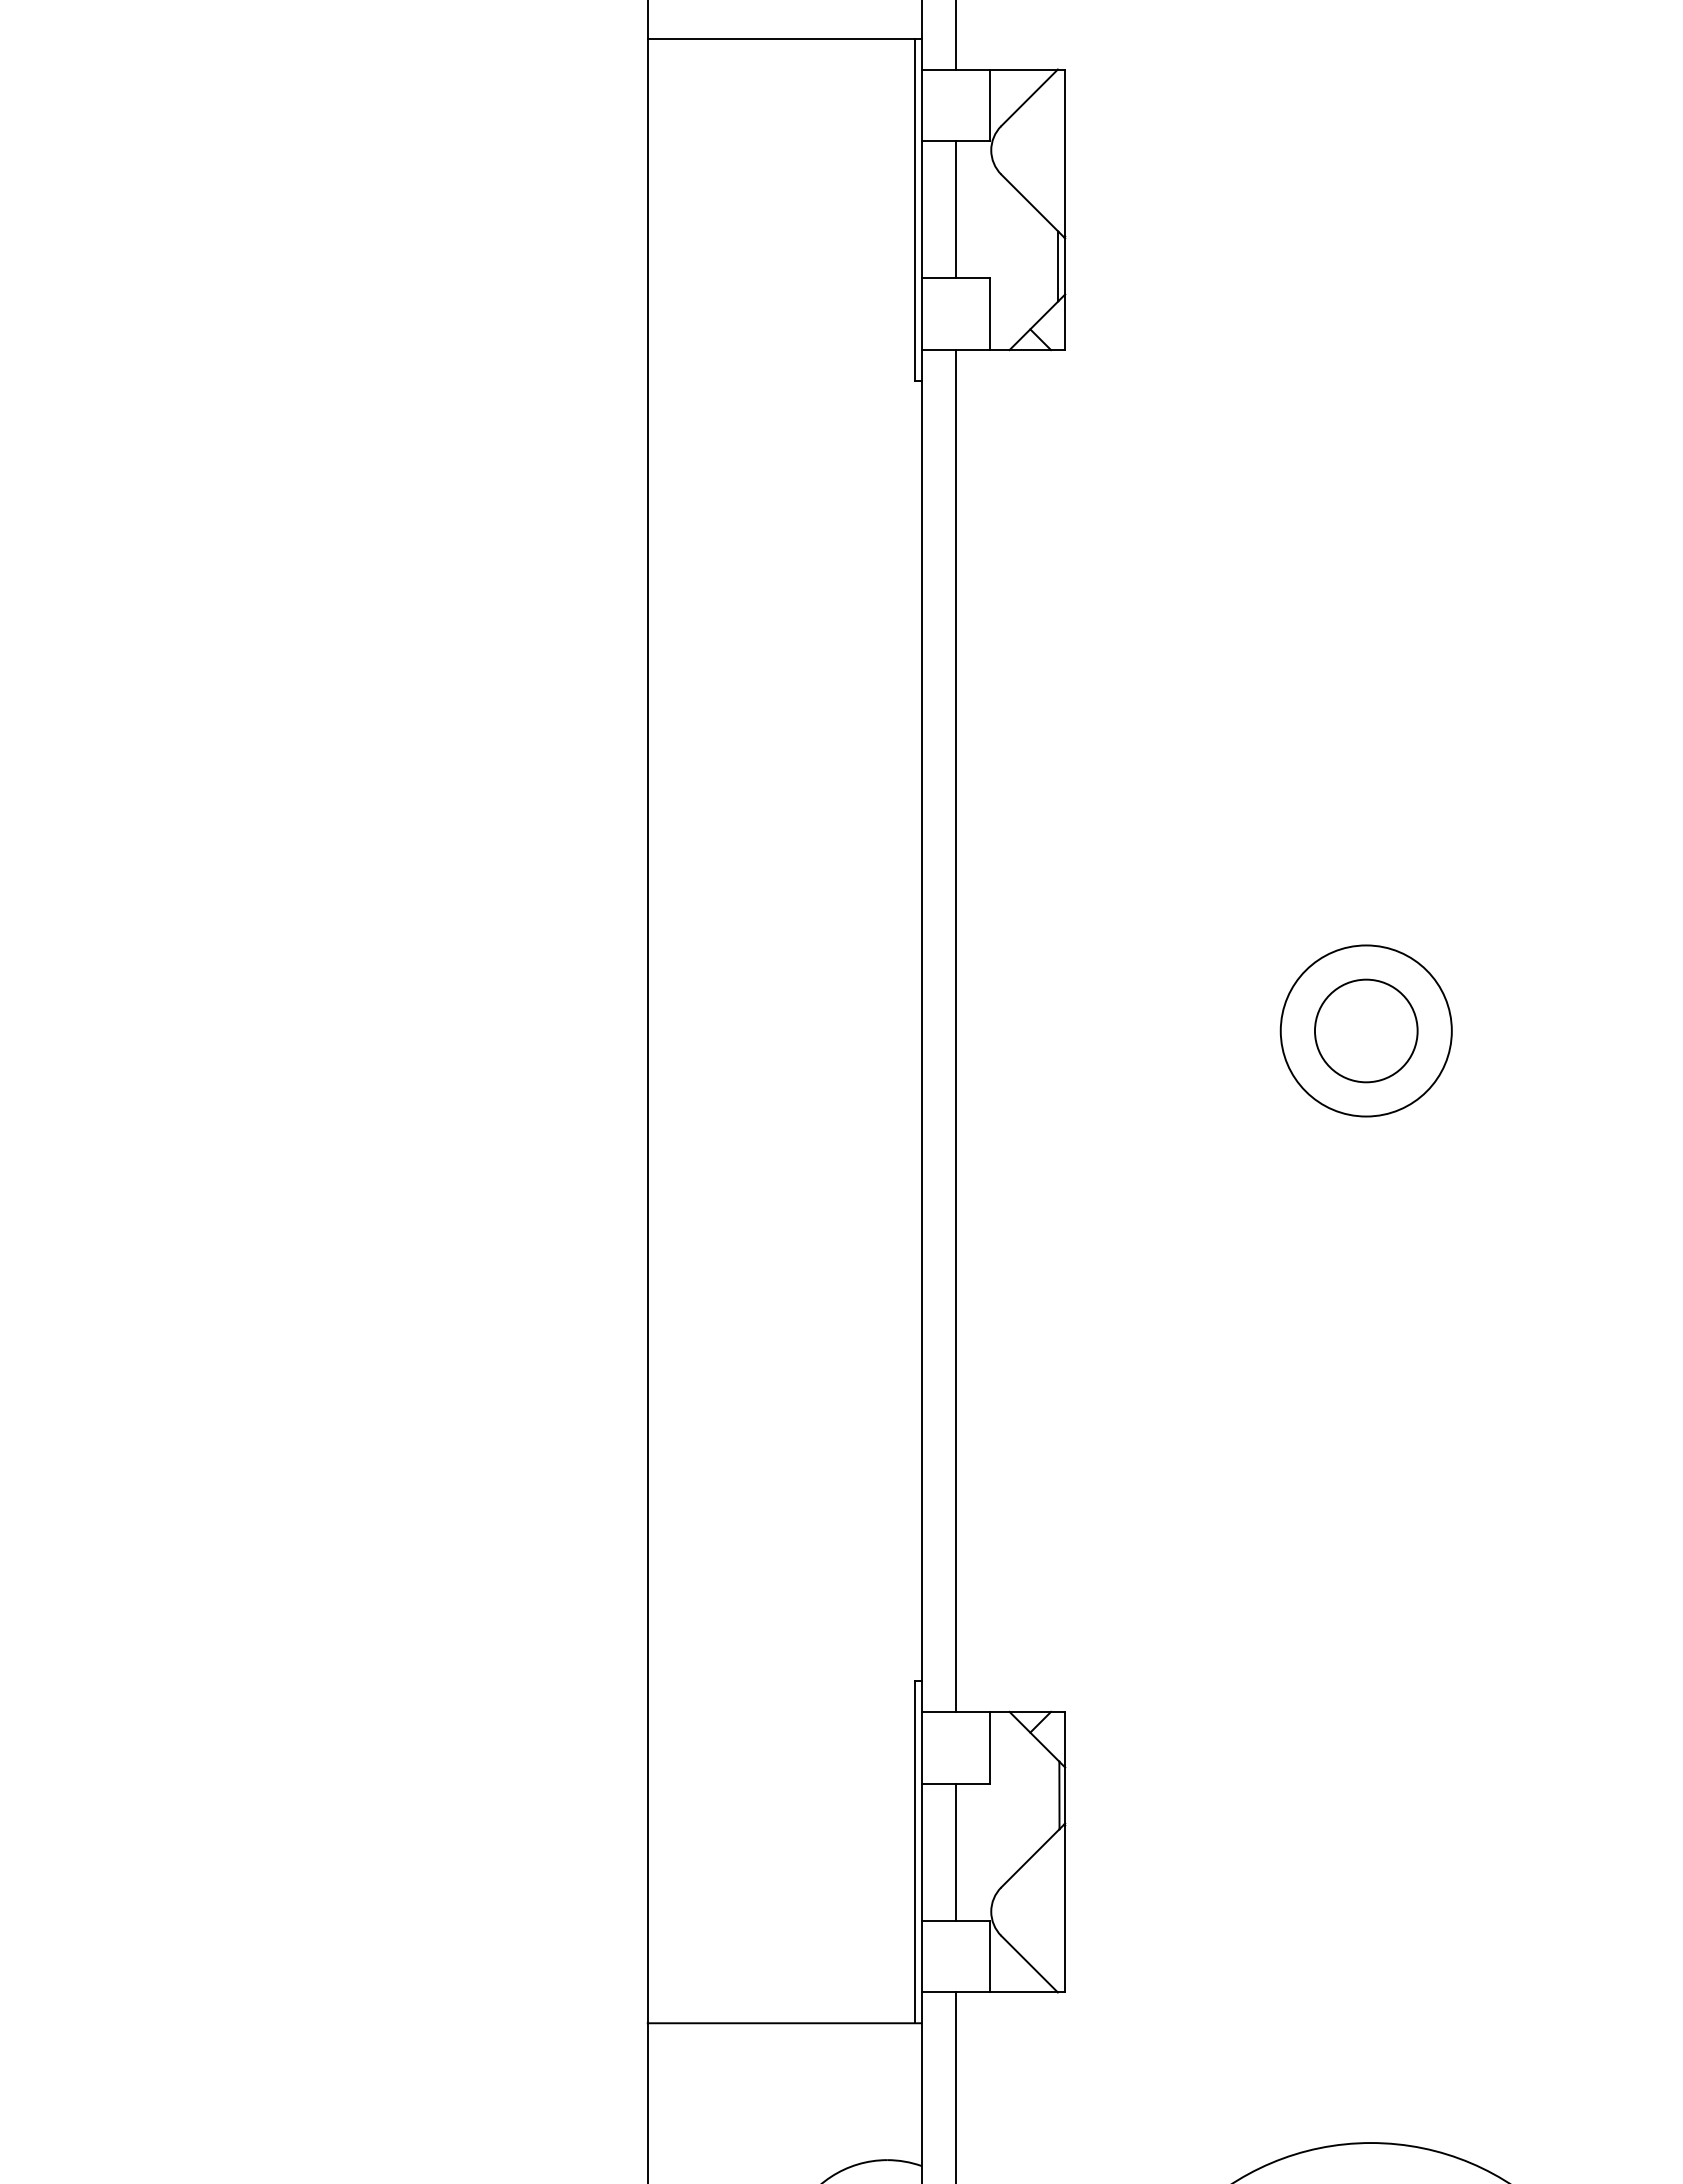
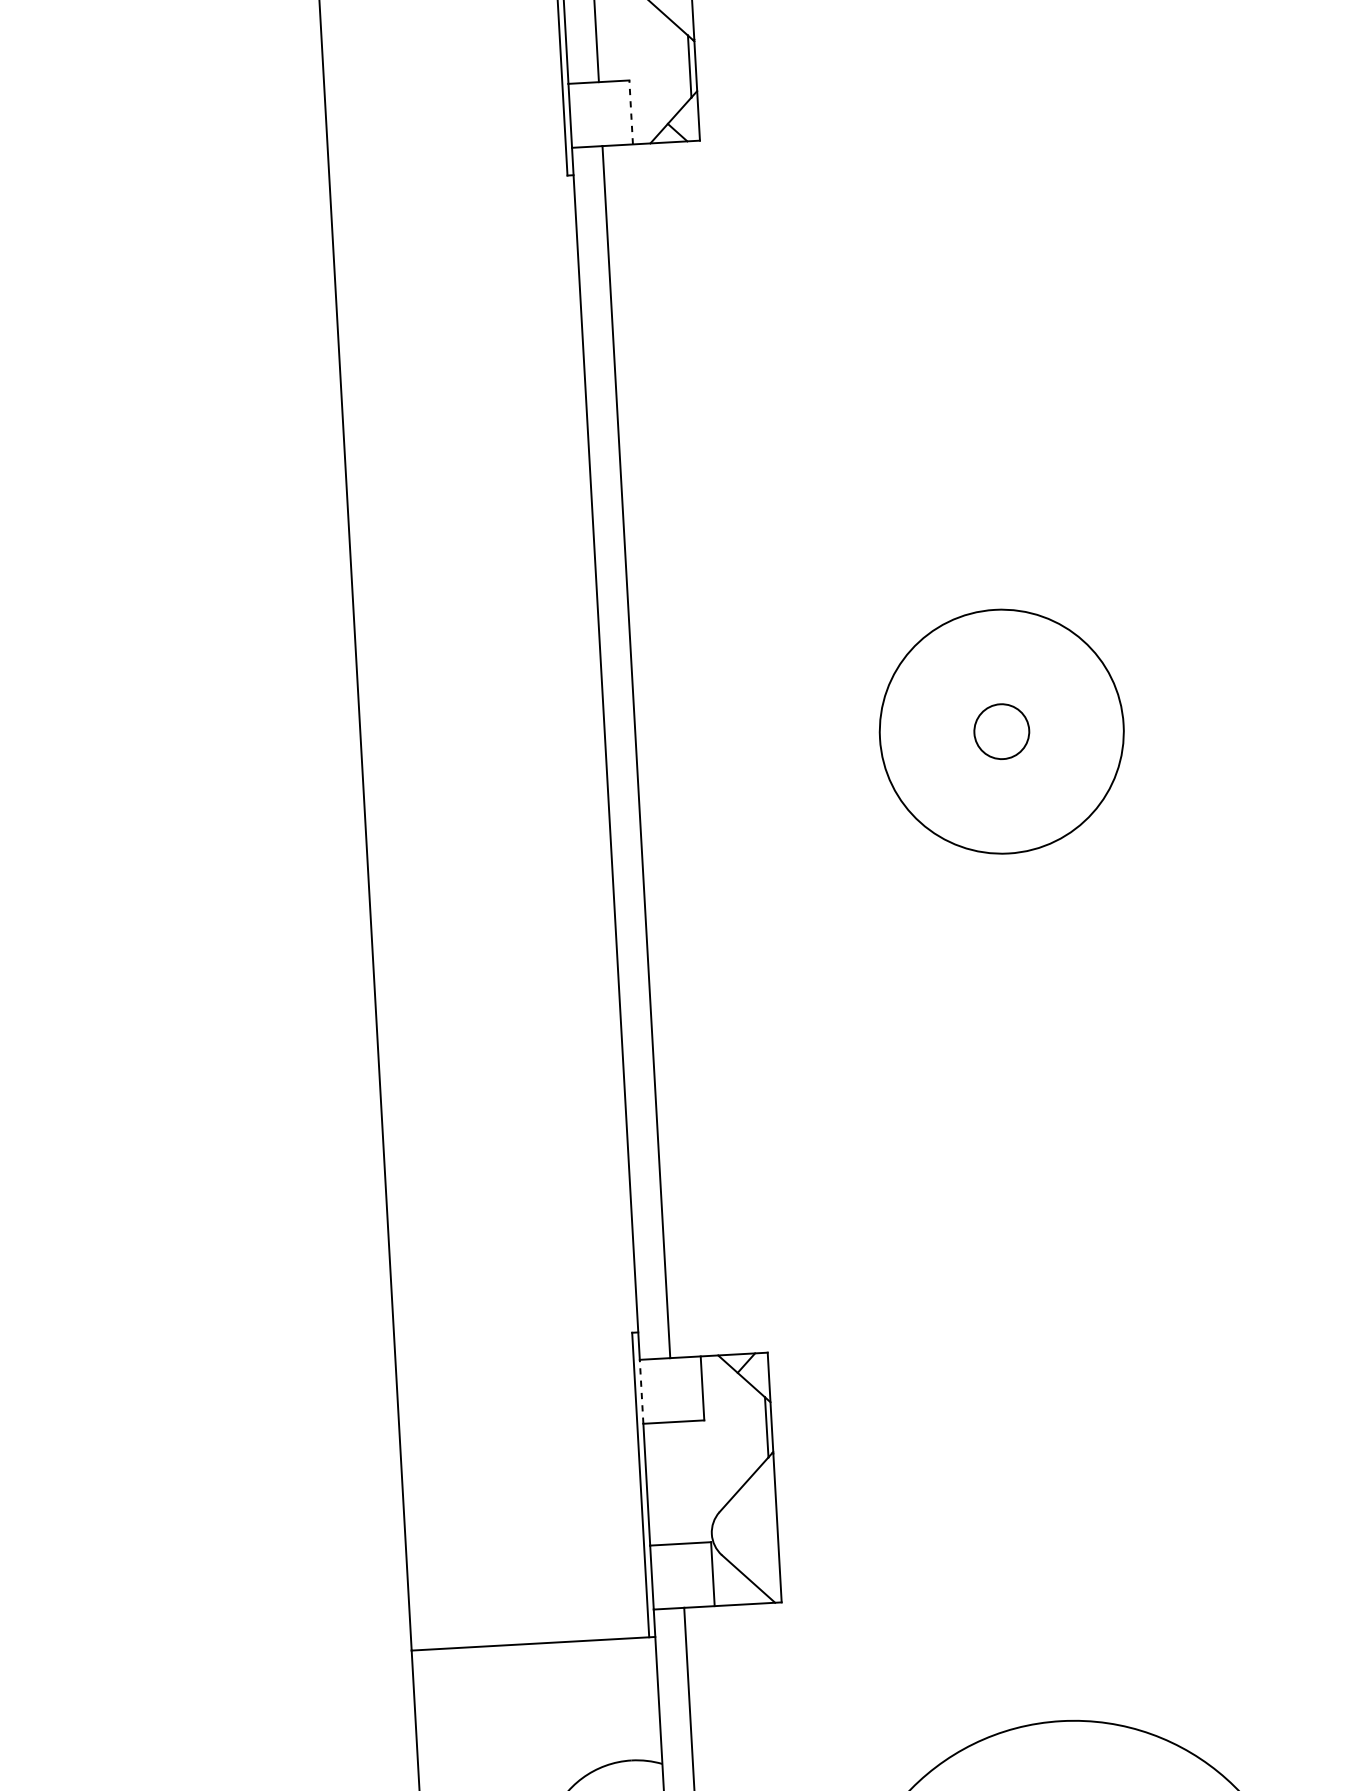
line: (989, 314) -> (630, 112), solid -> dashed
circle: (1365, 1030) -> (1001, 731), size x0.6
circle: (1365, 1030) -> (1001, 731), size x1.6
line: (921, 1747) -> (641, 1391), solid -> dashed
line: (955, 1851) -> (677, 1482), removed

